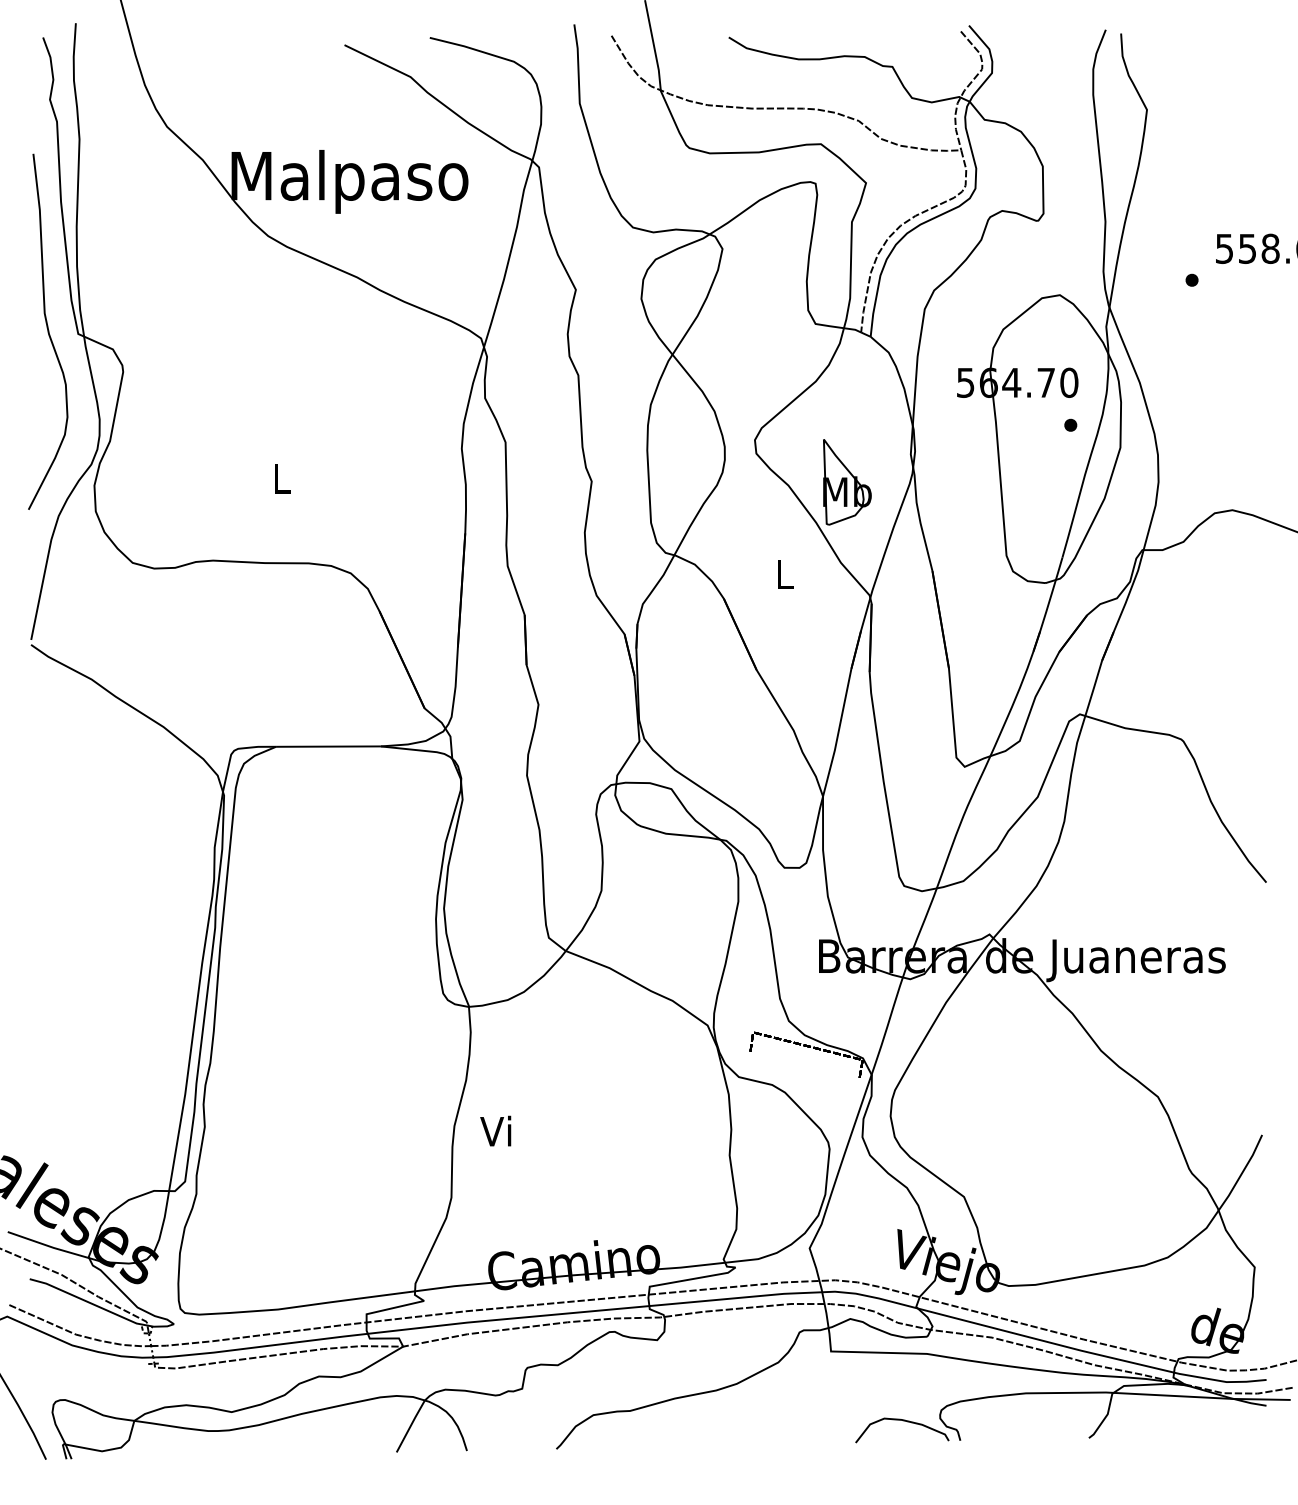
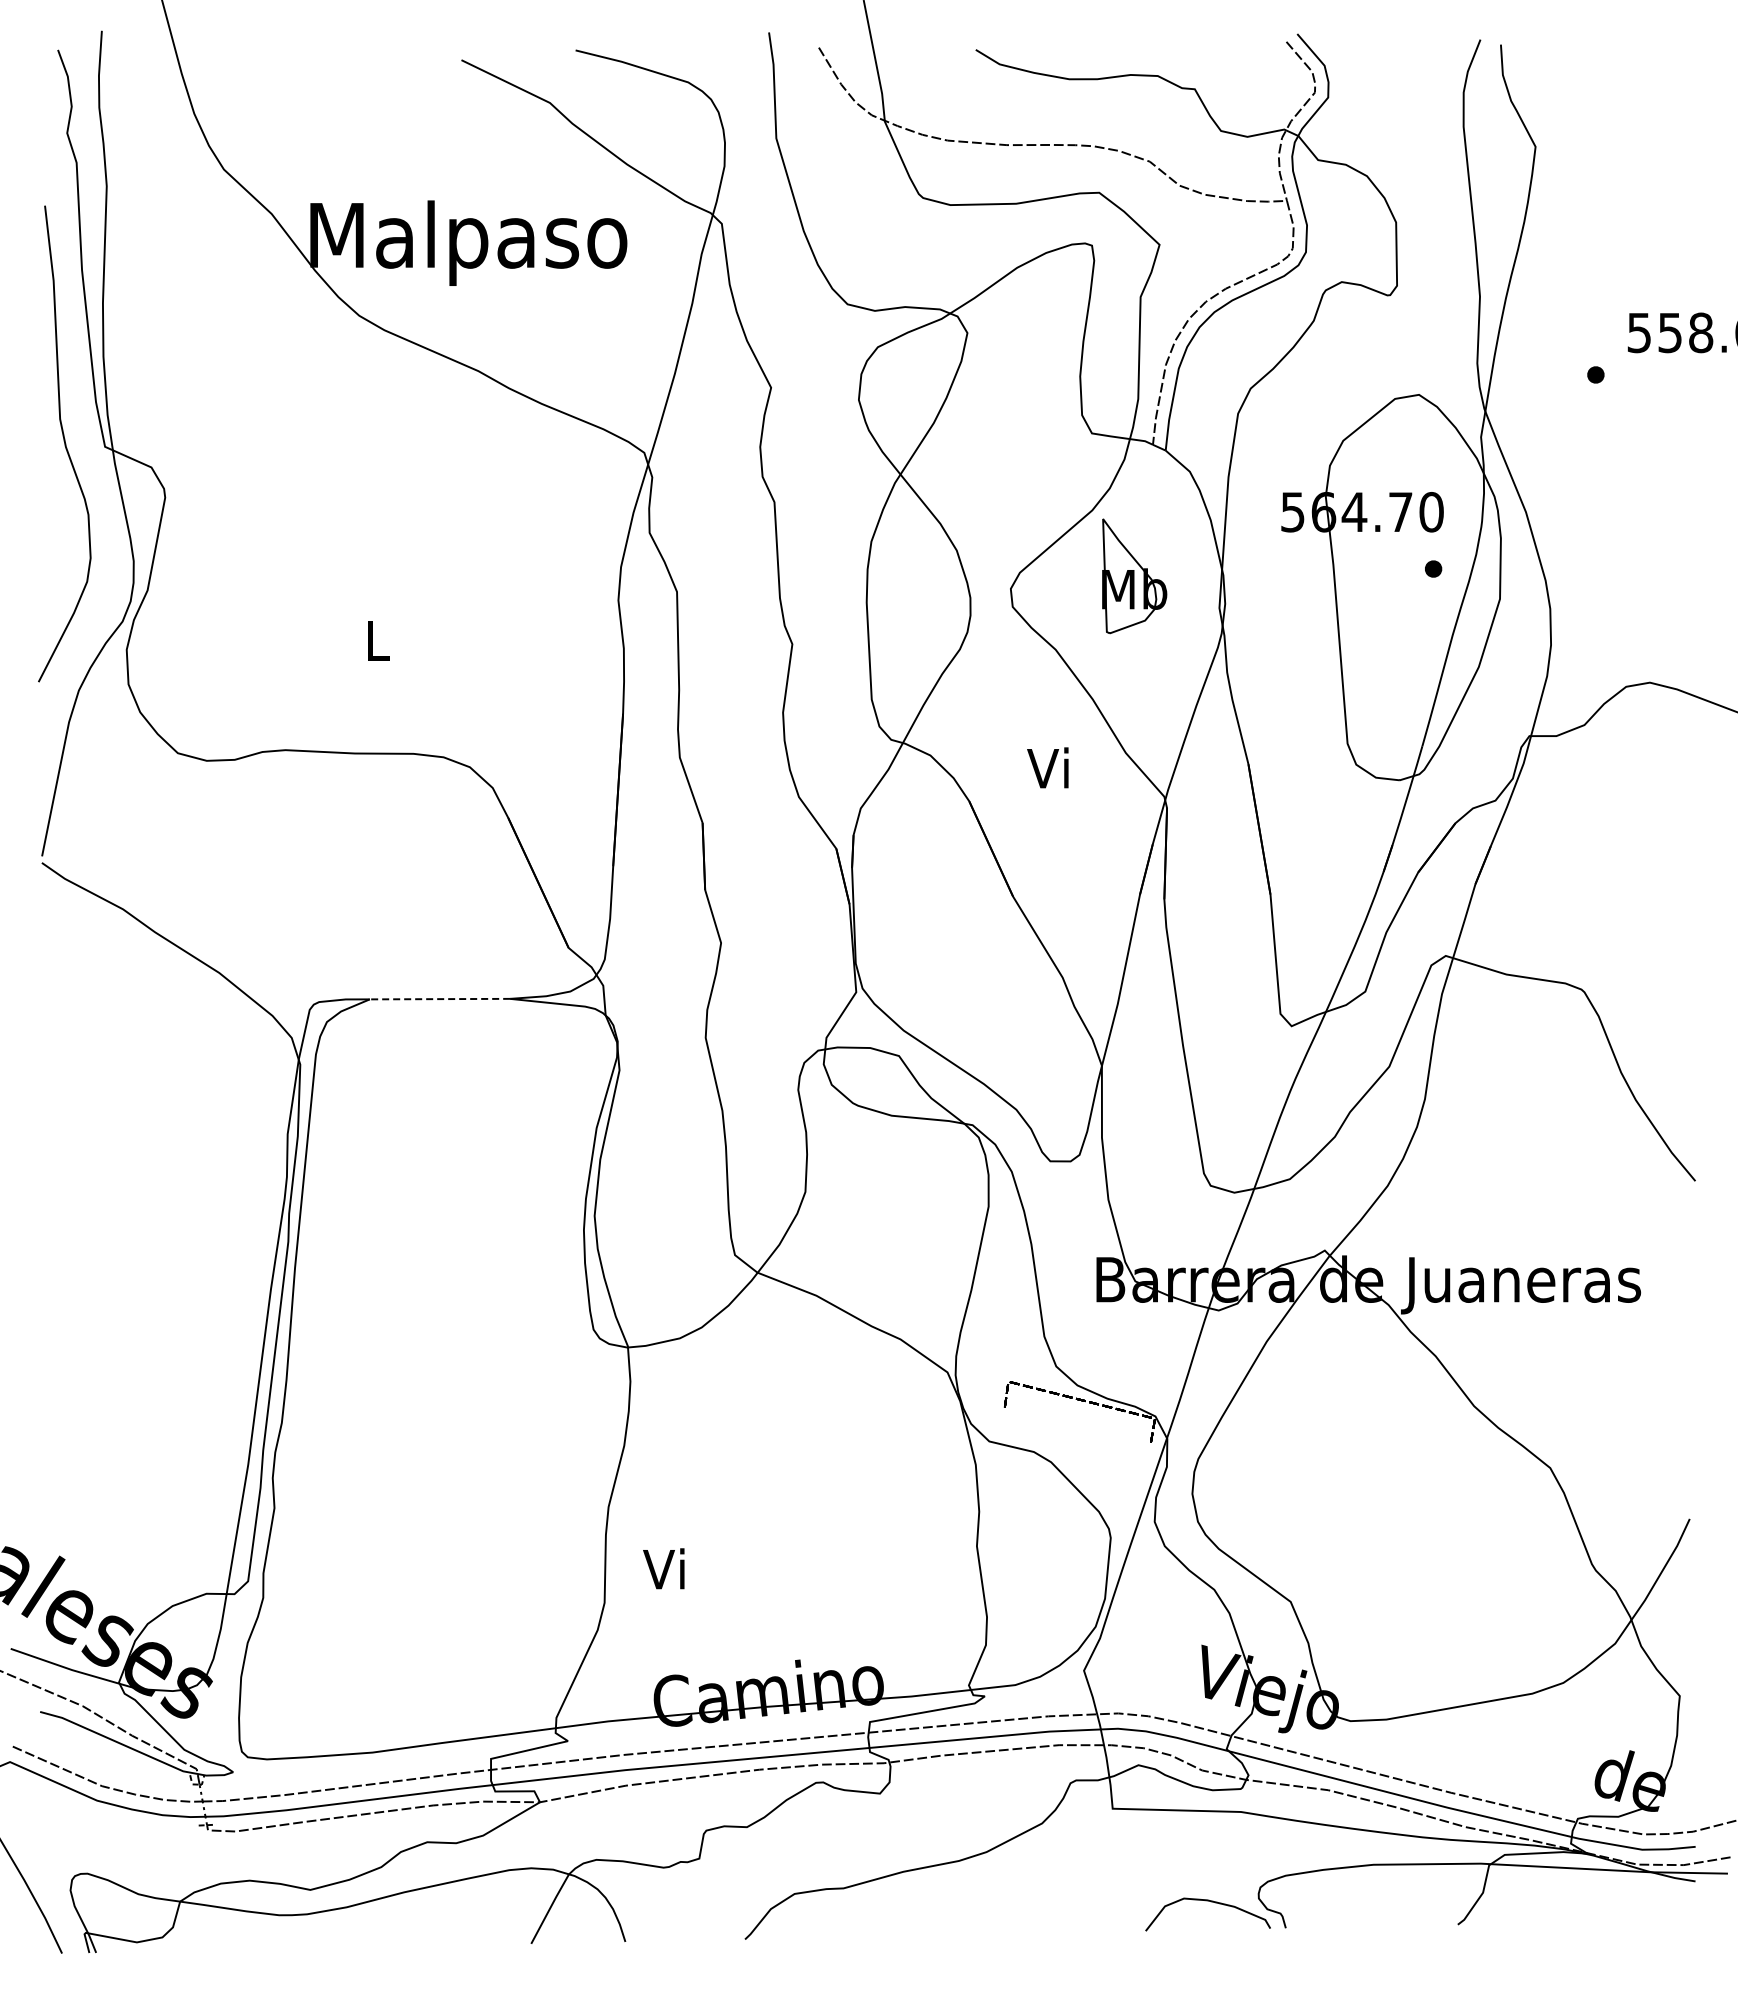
part: (847, 482) -> (1134, 576), moved
text: (782, 573) -> (1047, 767), L -> Vi
line: (328, 746) -> (439, 999), solid -> dashed
text: (495, 1130) -> (663, 1568), moved

